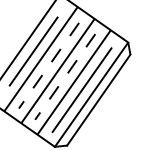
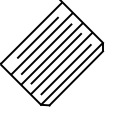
line: (48, 66) -> (46, 49), dashed -> solid
line: (65, 76) -> (56, 58), dashed -> solid

